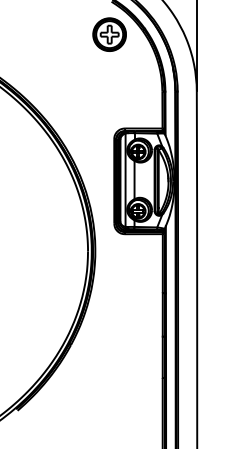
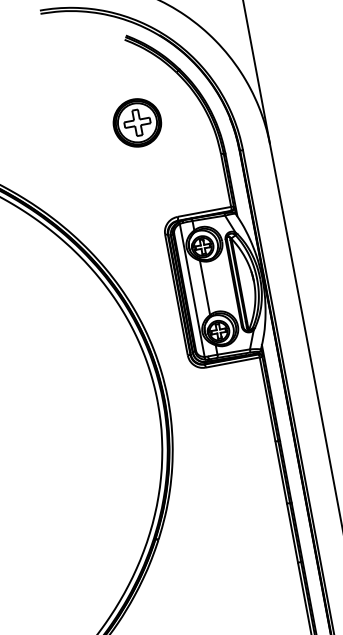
part: (109, 34) -> (137, 122), moved

